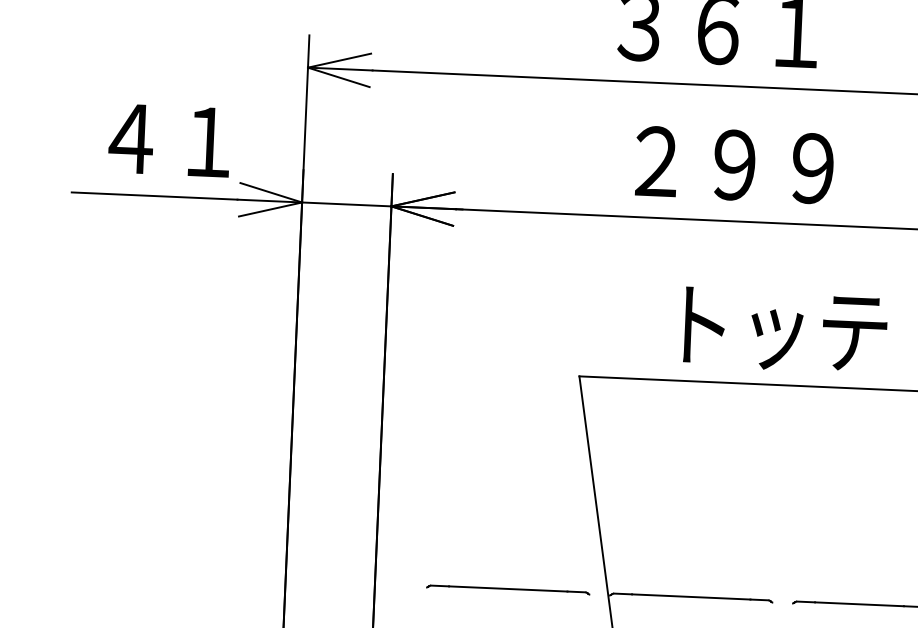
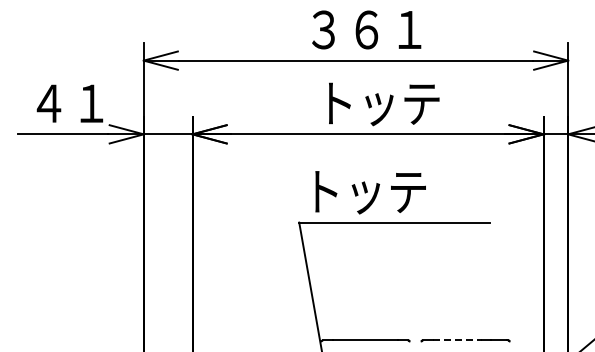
text: (741, 166) -> (382, 104), ２９９ -> トッテ
text: (785, 330) -> (370, 192), moved
part: (508, 589) -> (265, 340), removed
line: (859, 604) -> (457, 340), solid -> dashed

